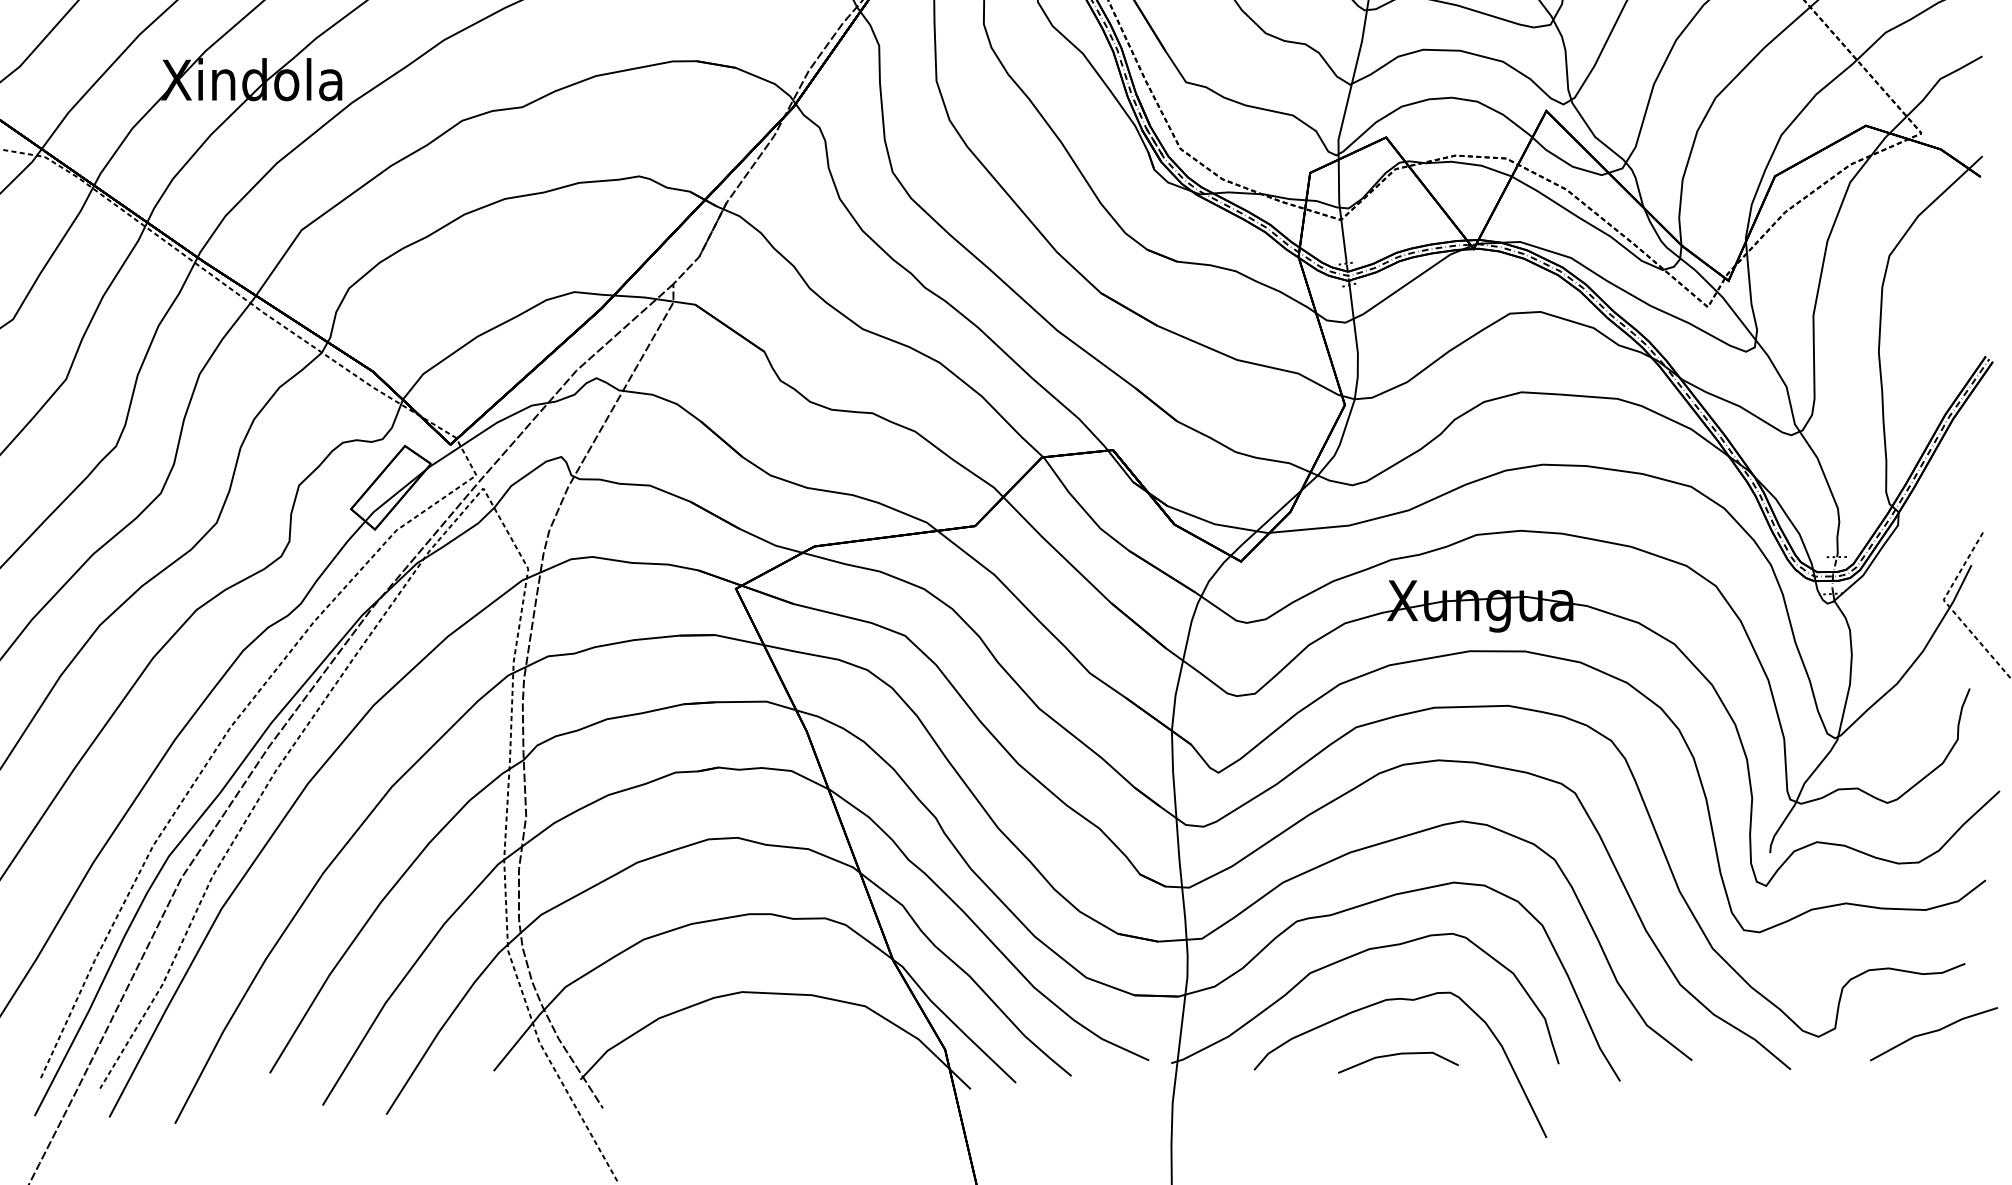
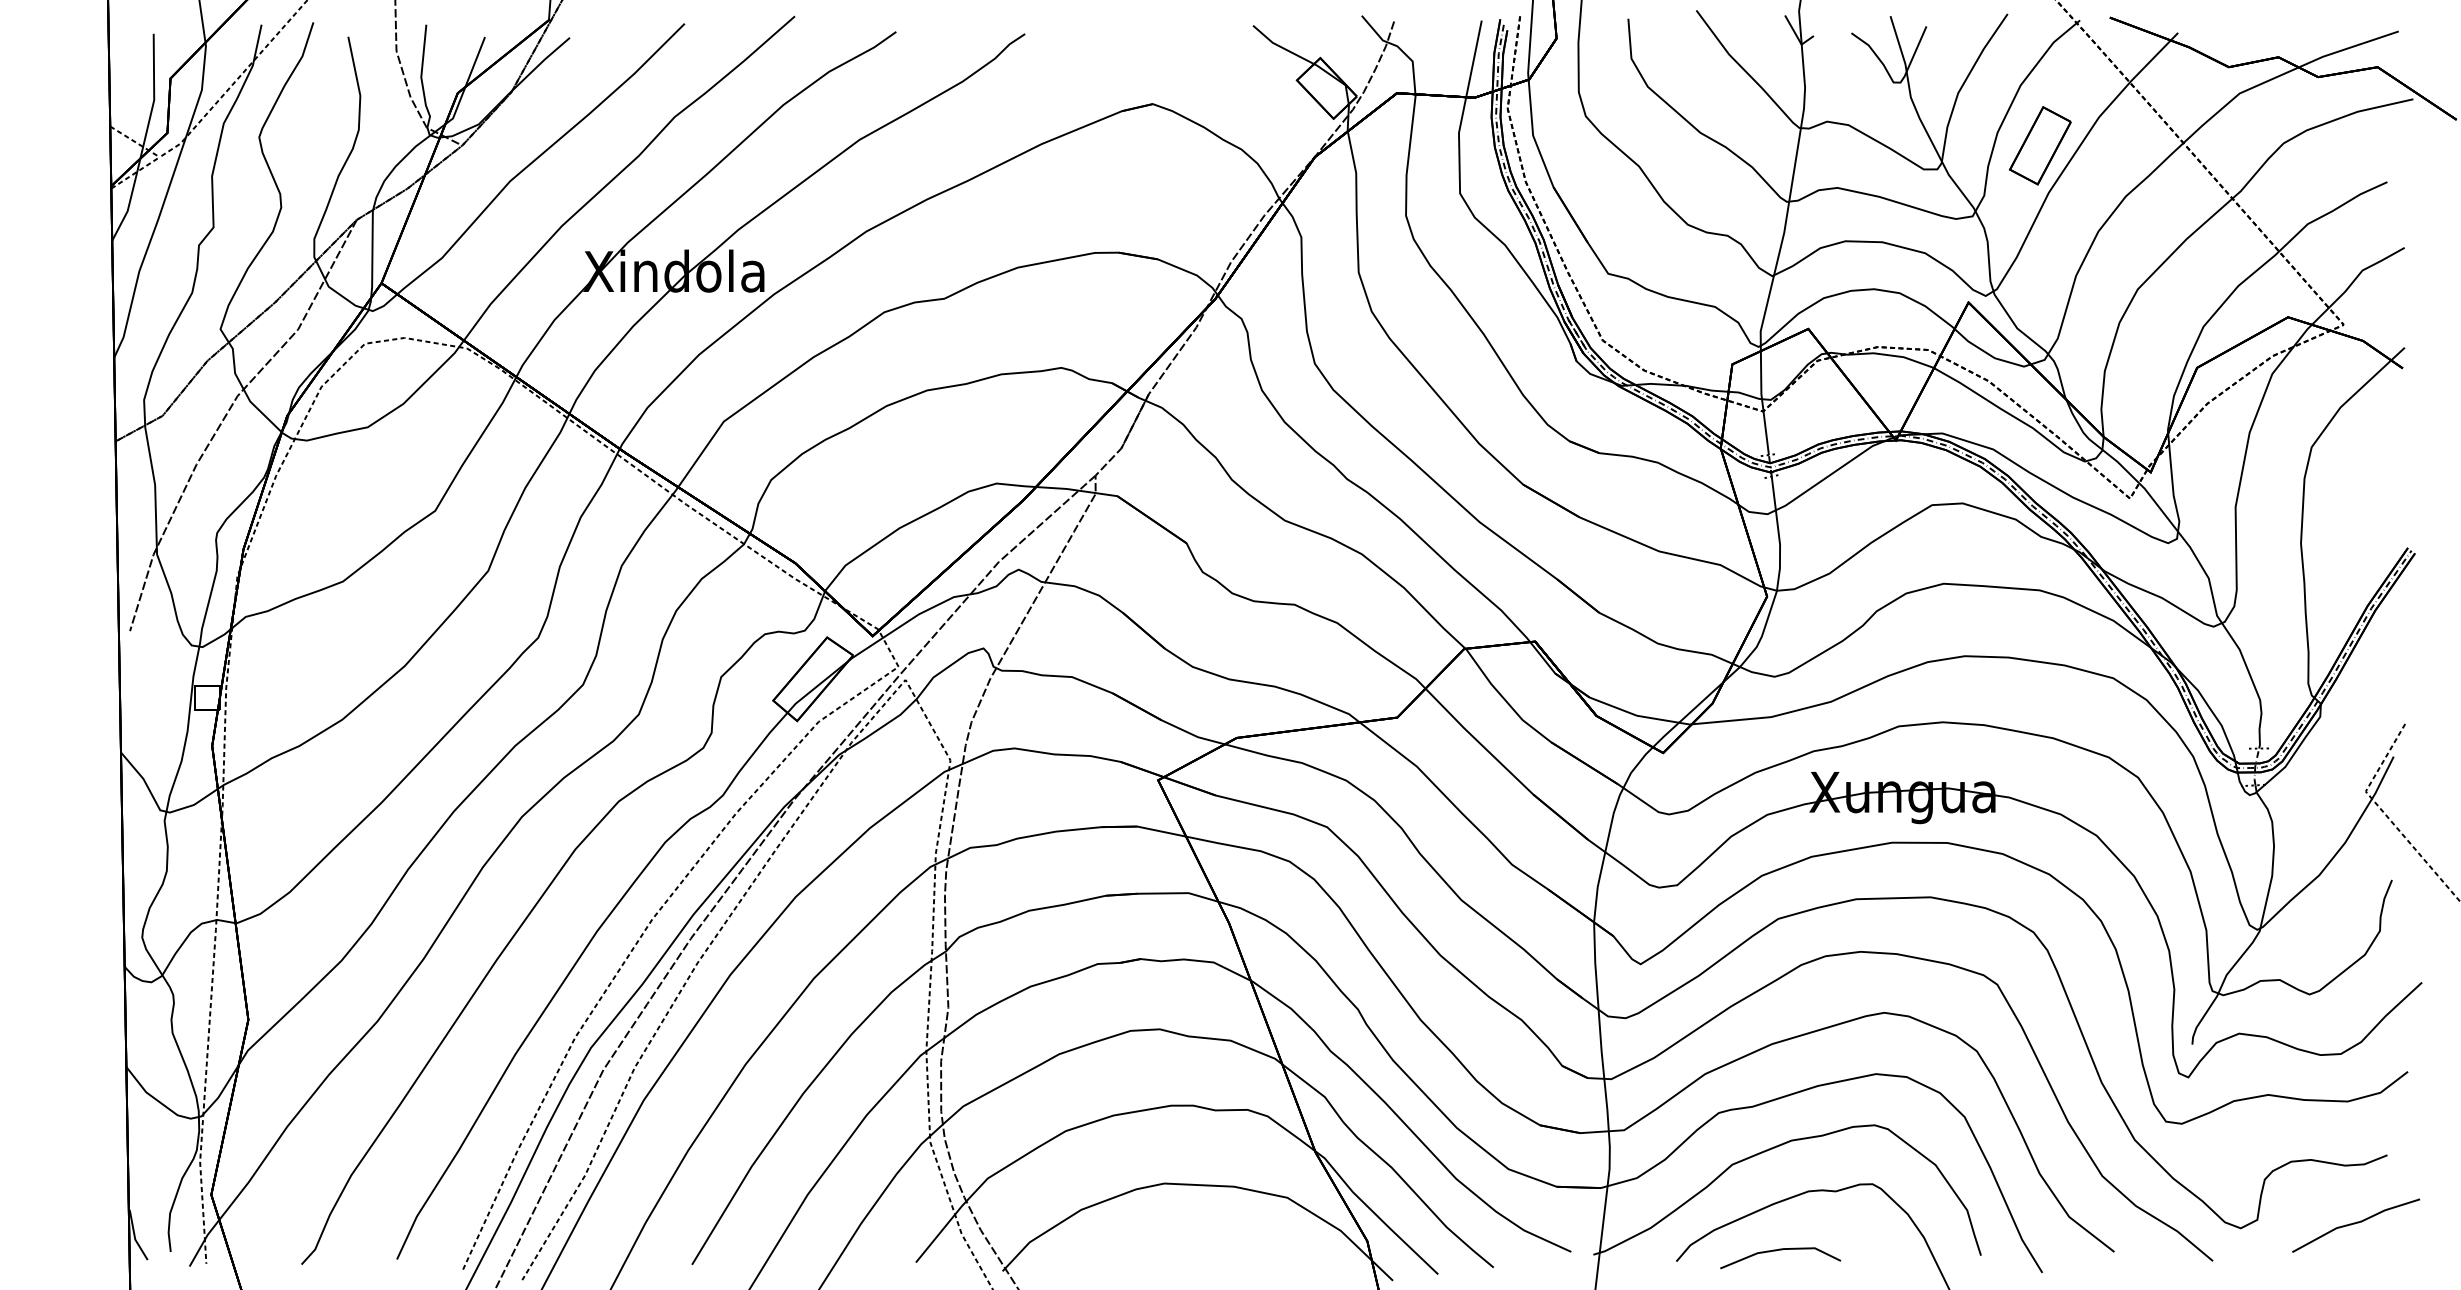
line: (1398, 1055) -> (1780, 1250), moved

